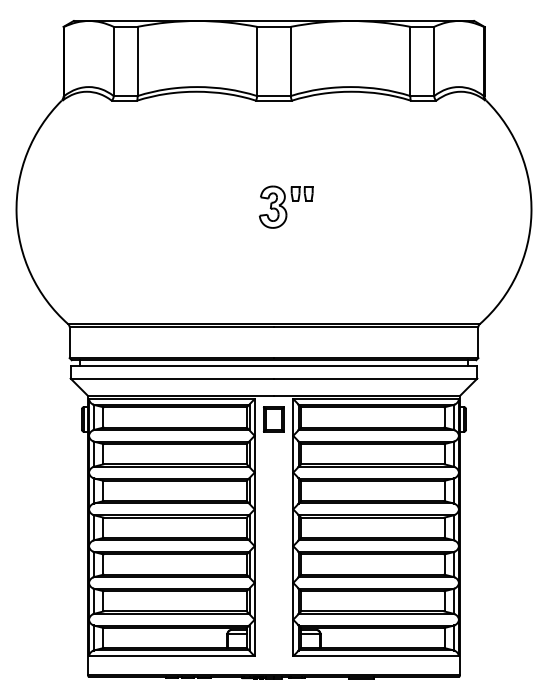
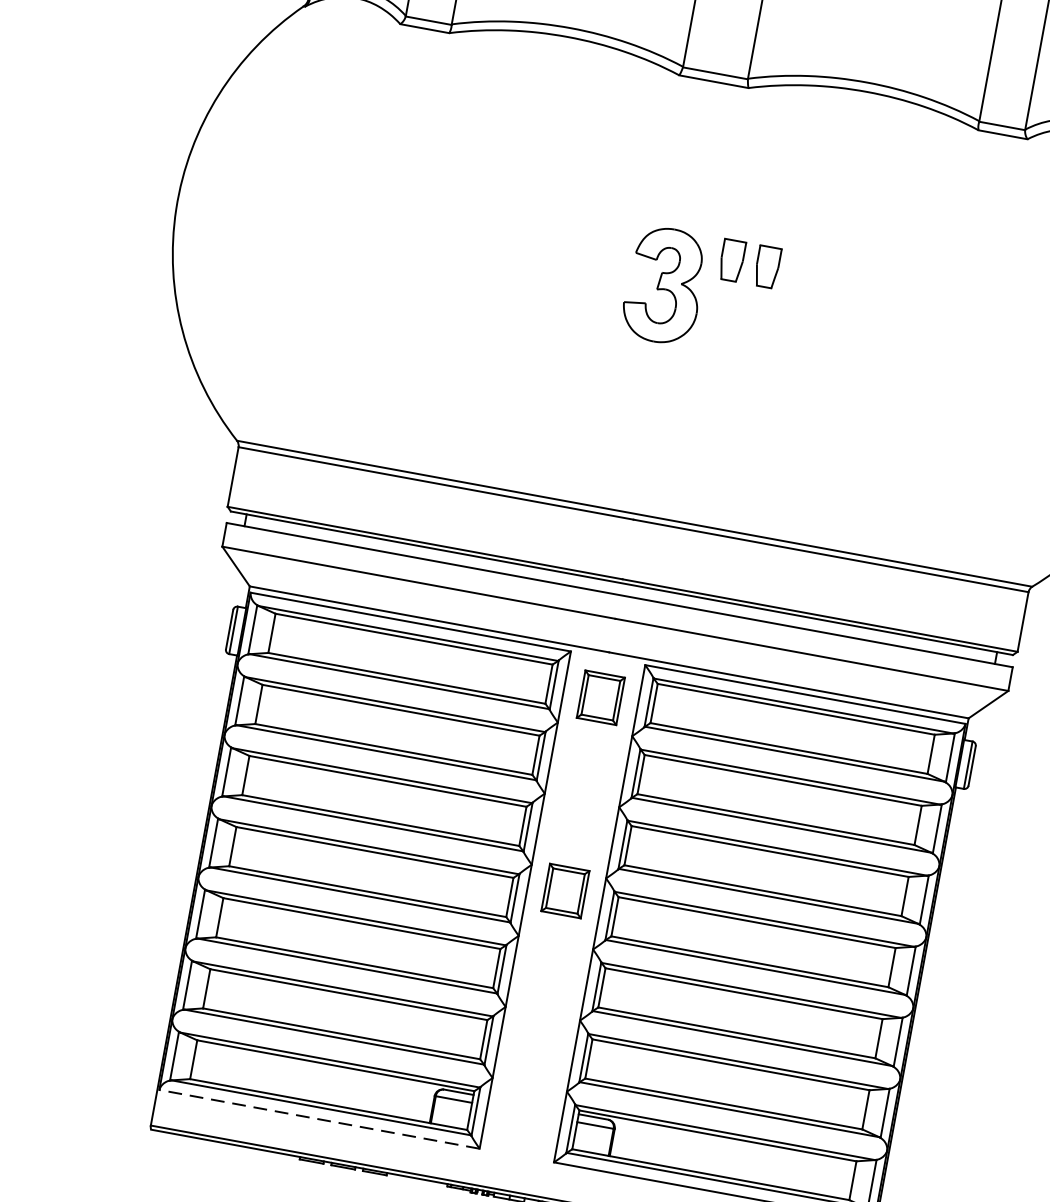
part: (285, 206) -> (698, 290), size x1.4
part: (273, 519) -> (564, 890), added
line: (171, 656) -> (318, 1119), solid -> dashed

